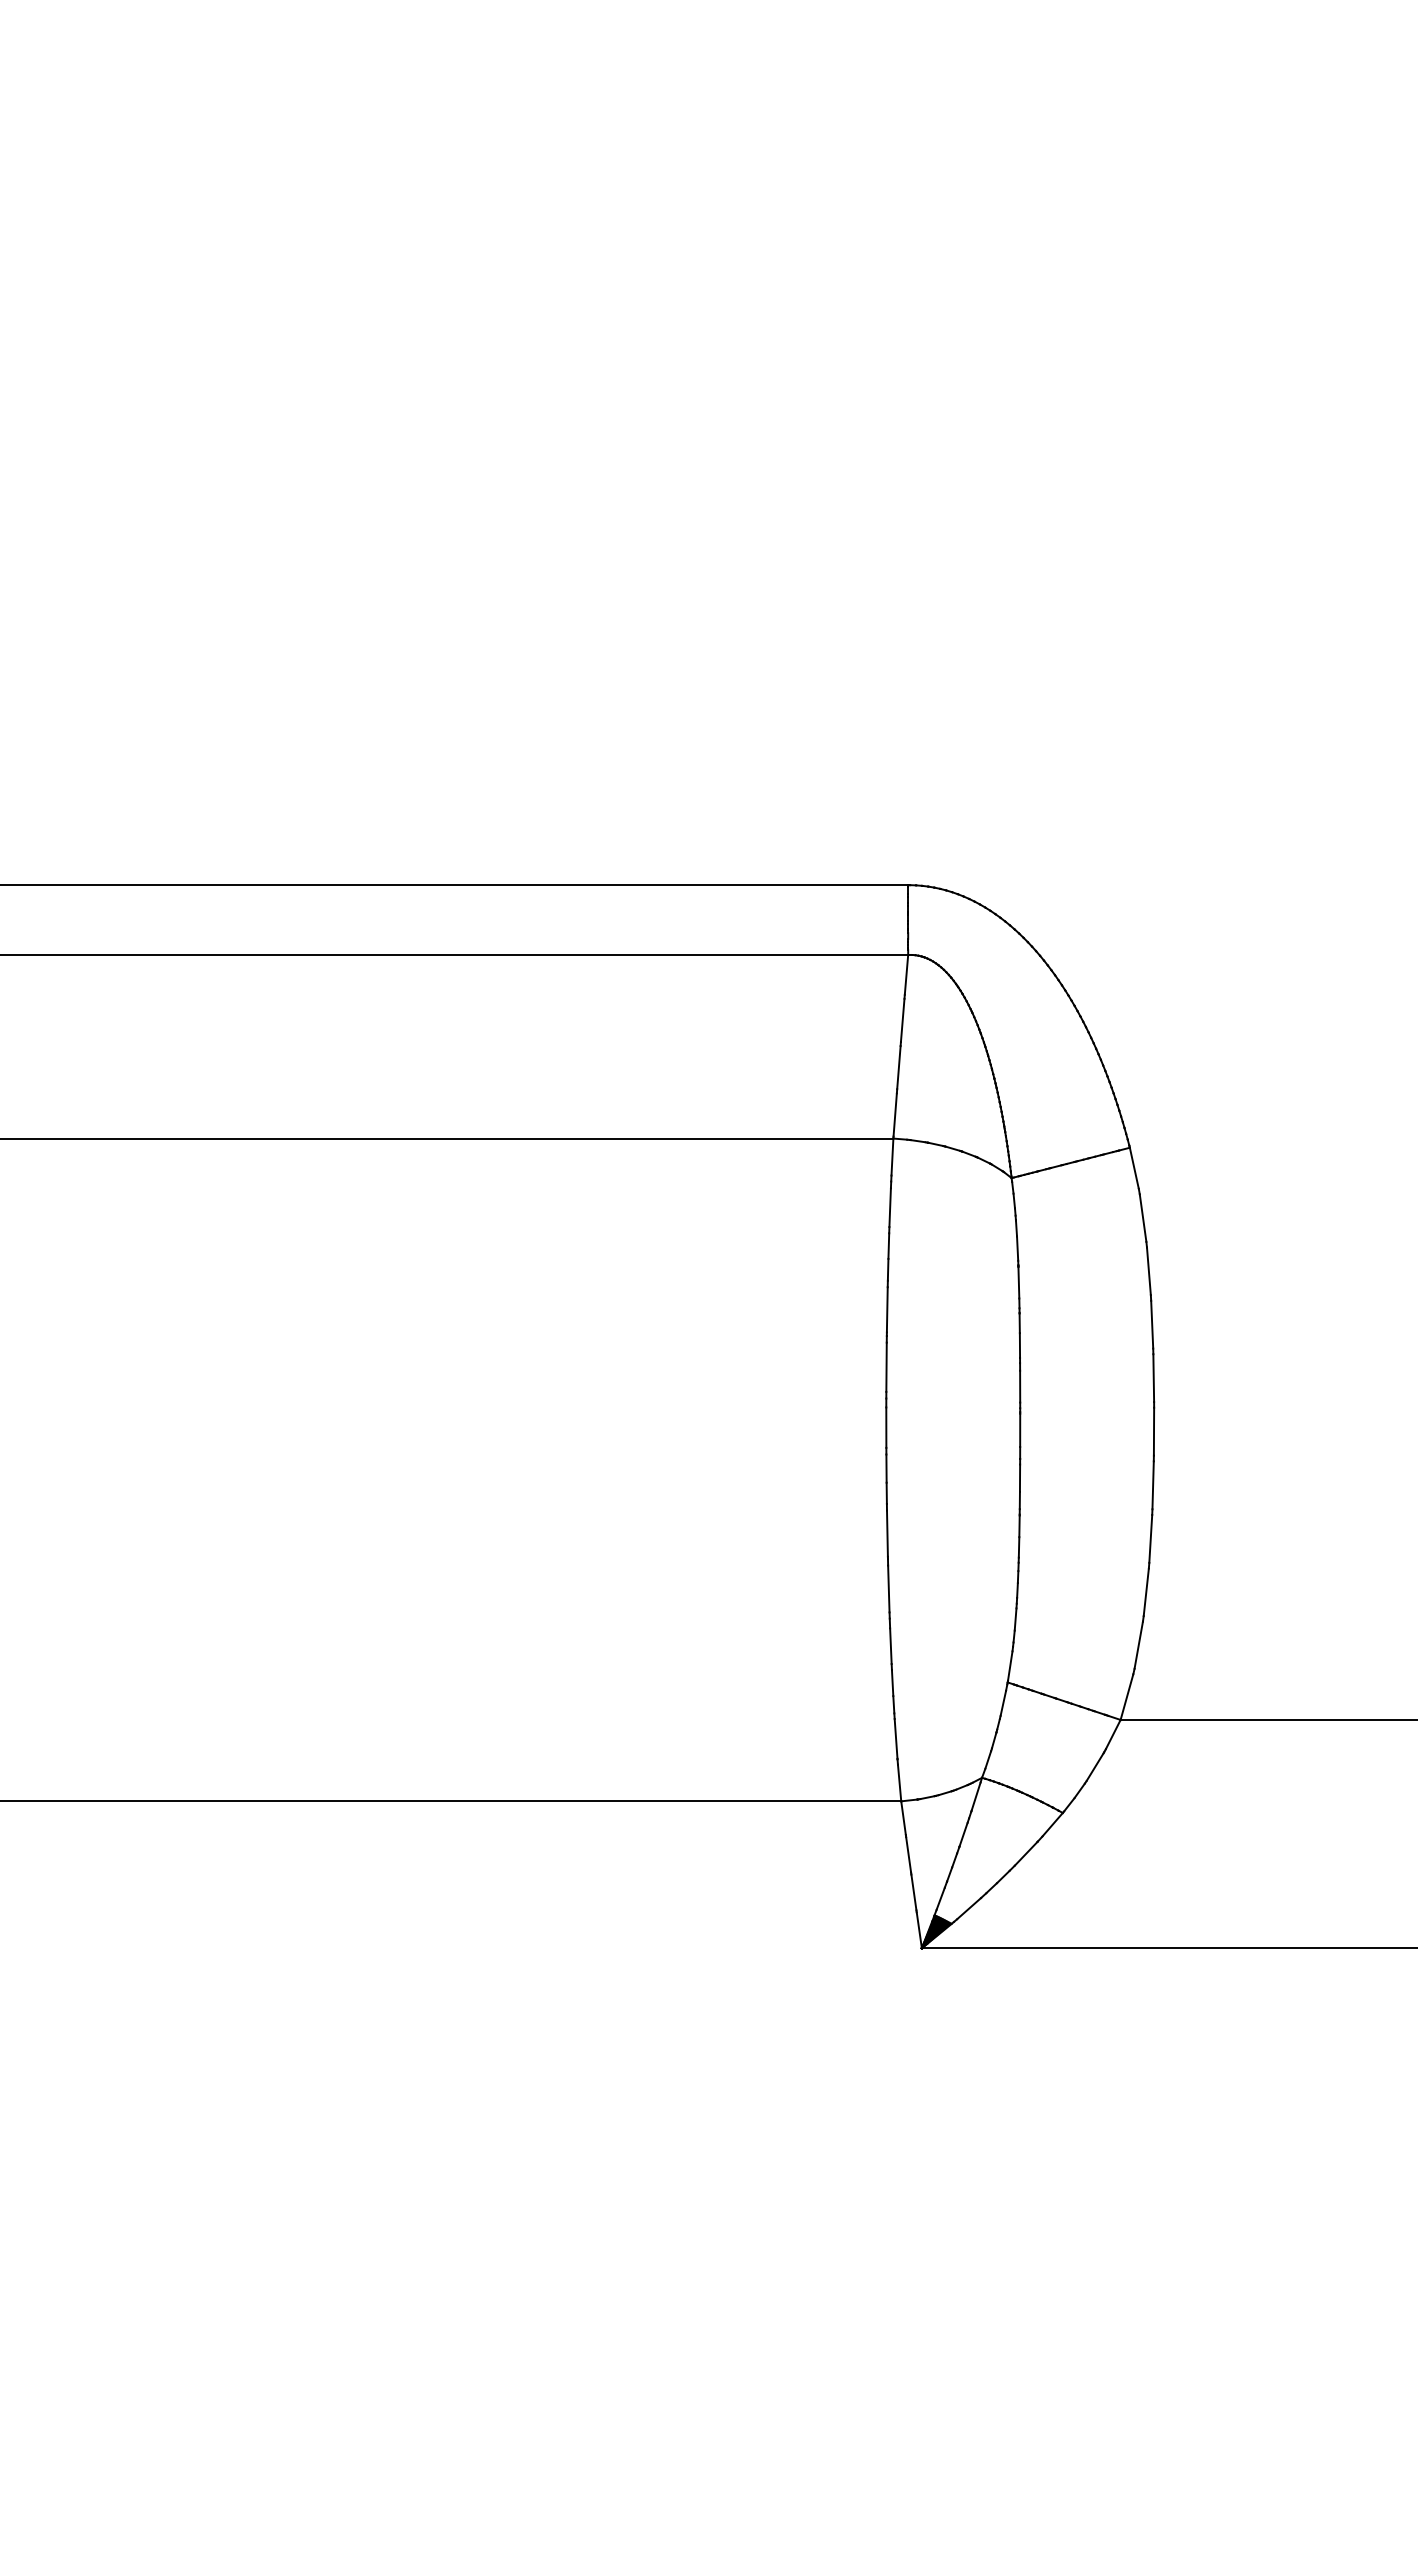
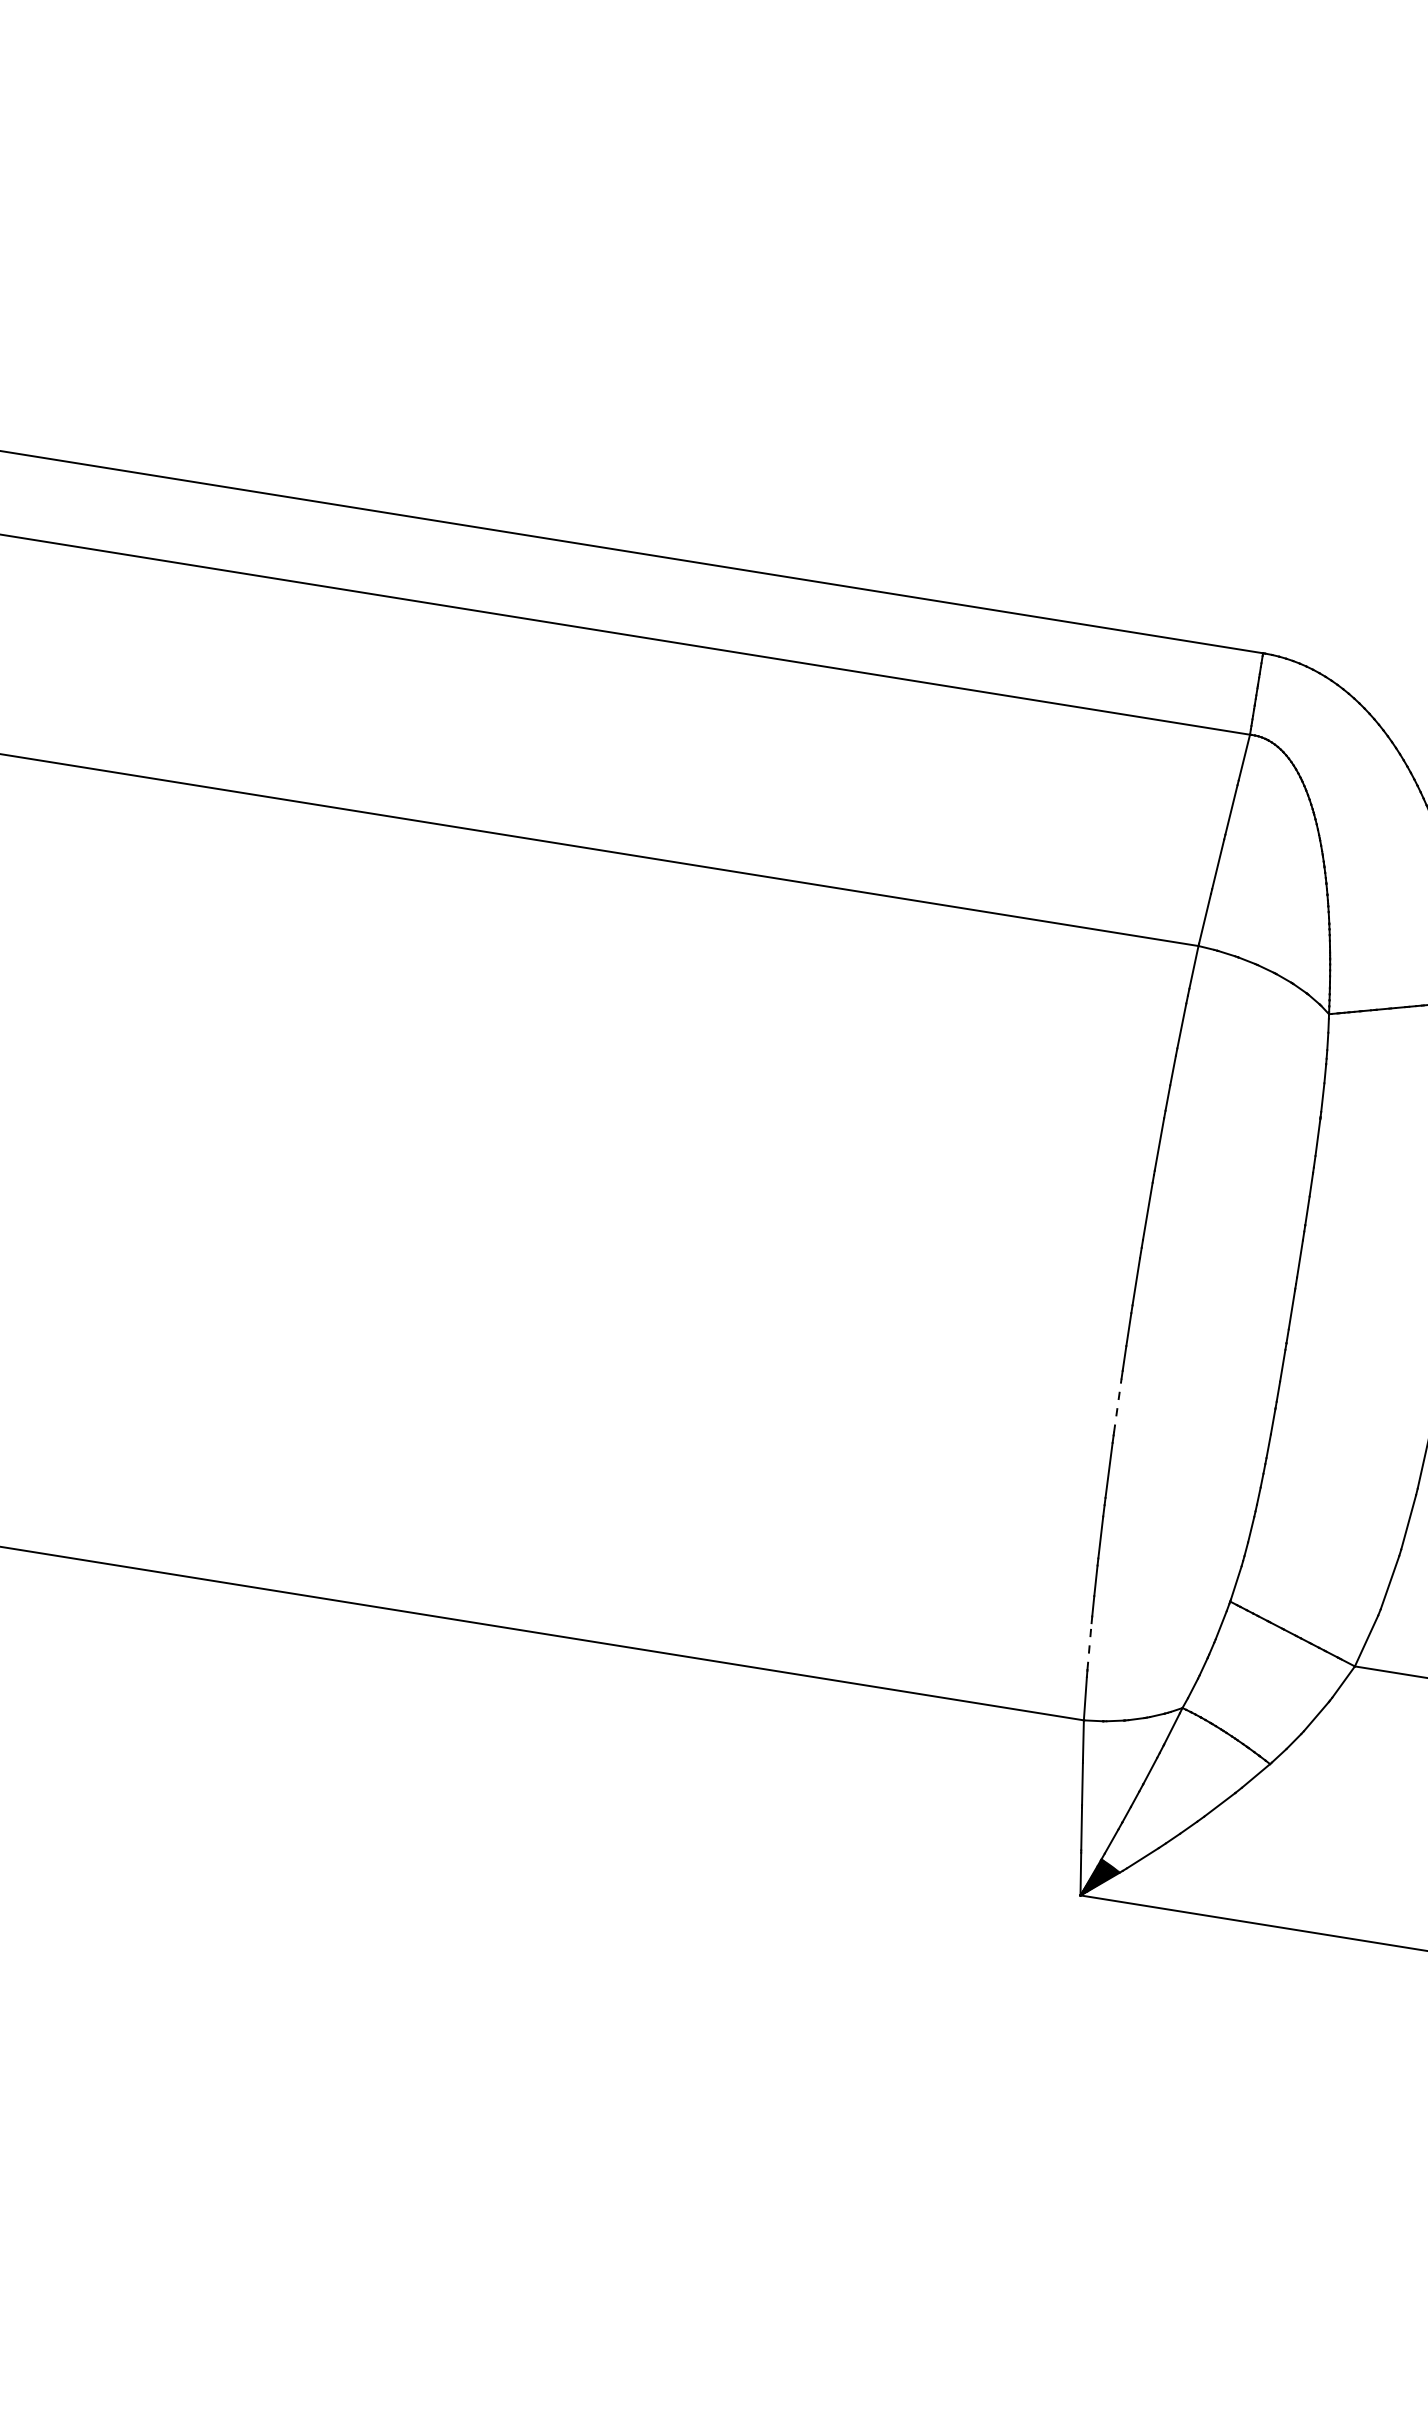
line: (887, 1533) -> (1117, 1405), solid -> dashed
line: (896, 1738) -> (1090, 1646), solid -> dashed

